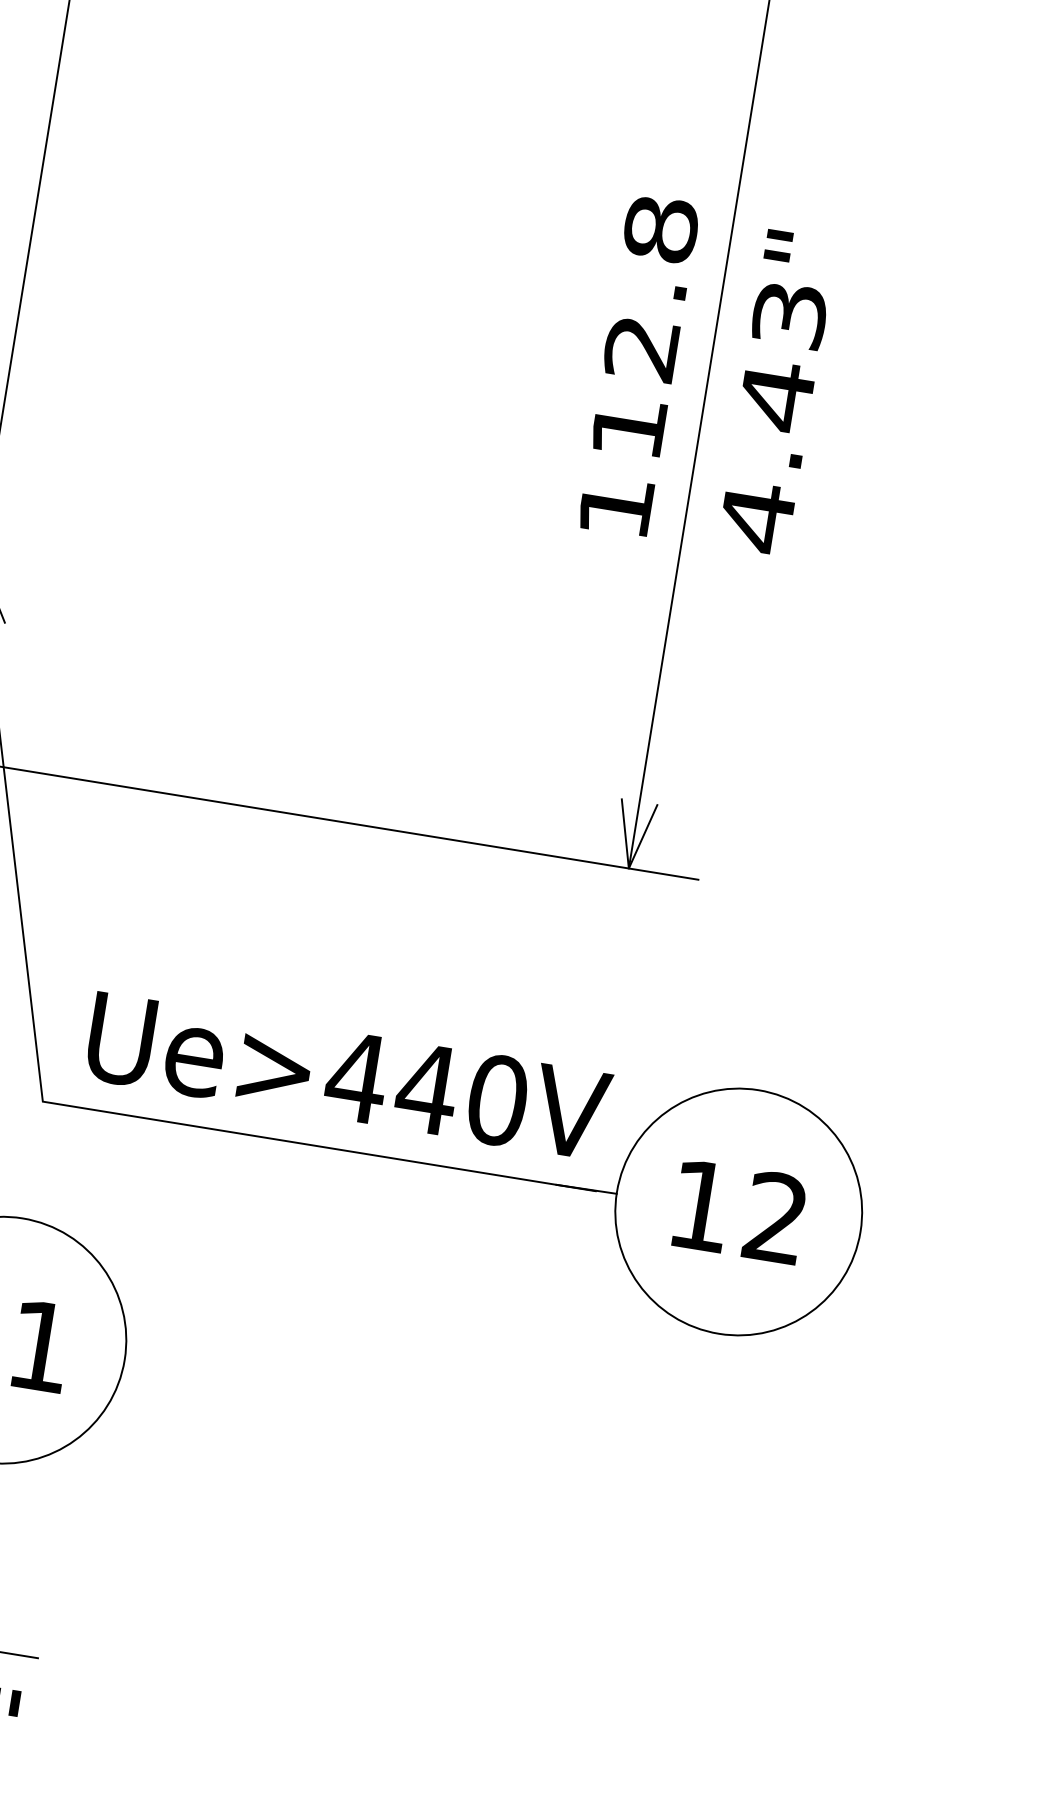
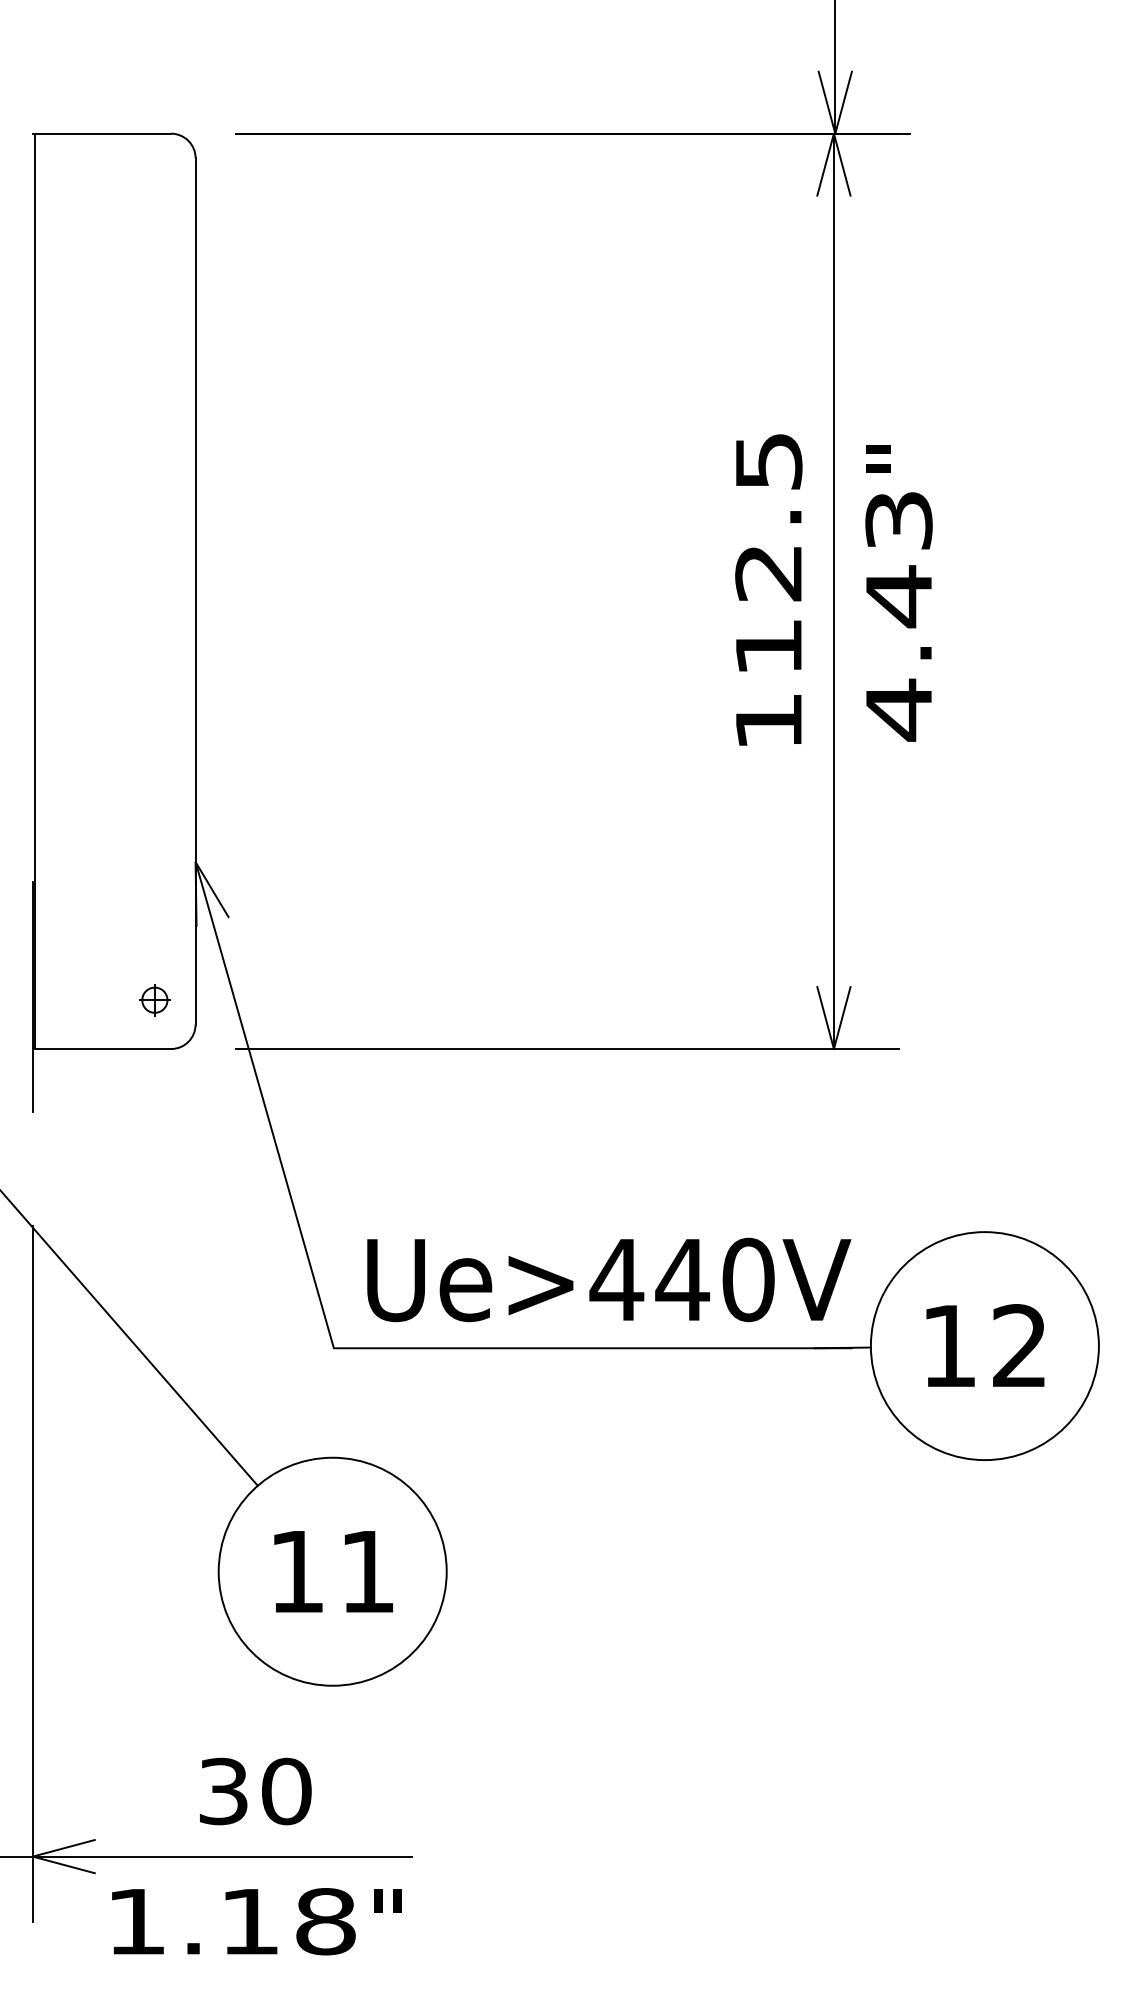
text: (660, 229) -> (768, 461), 112.8 -> 112.5

